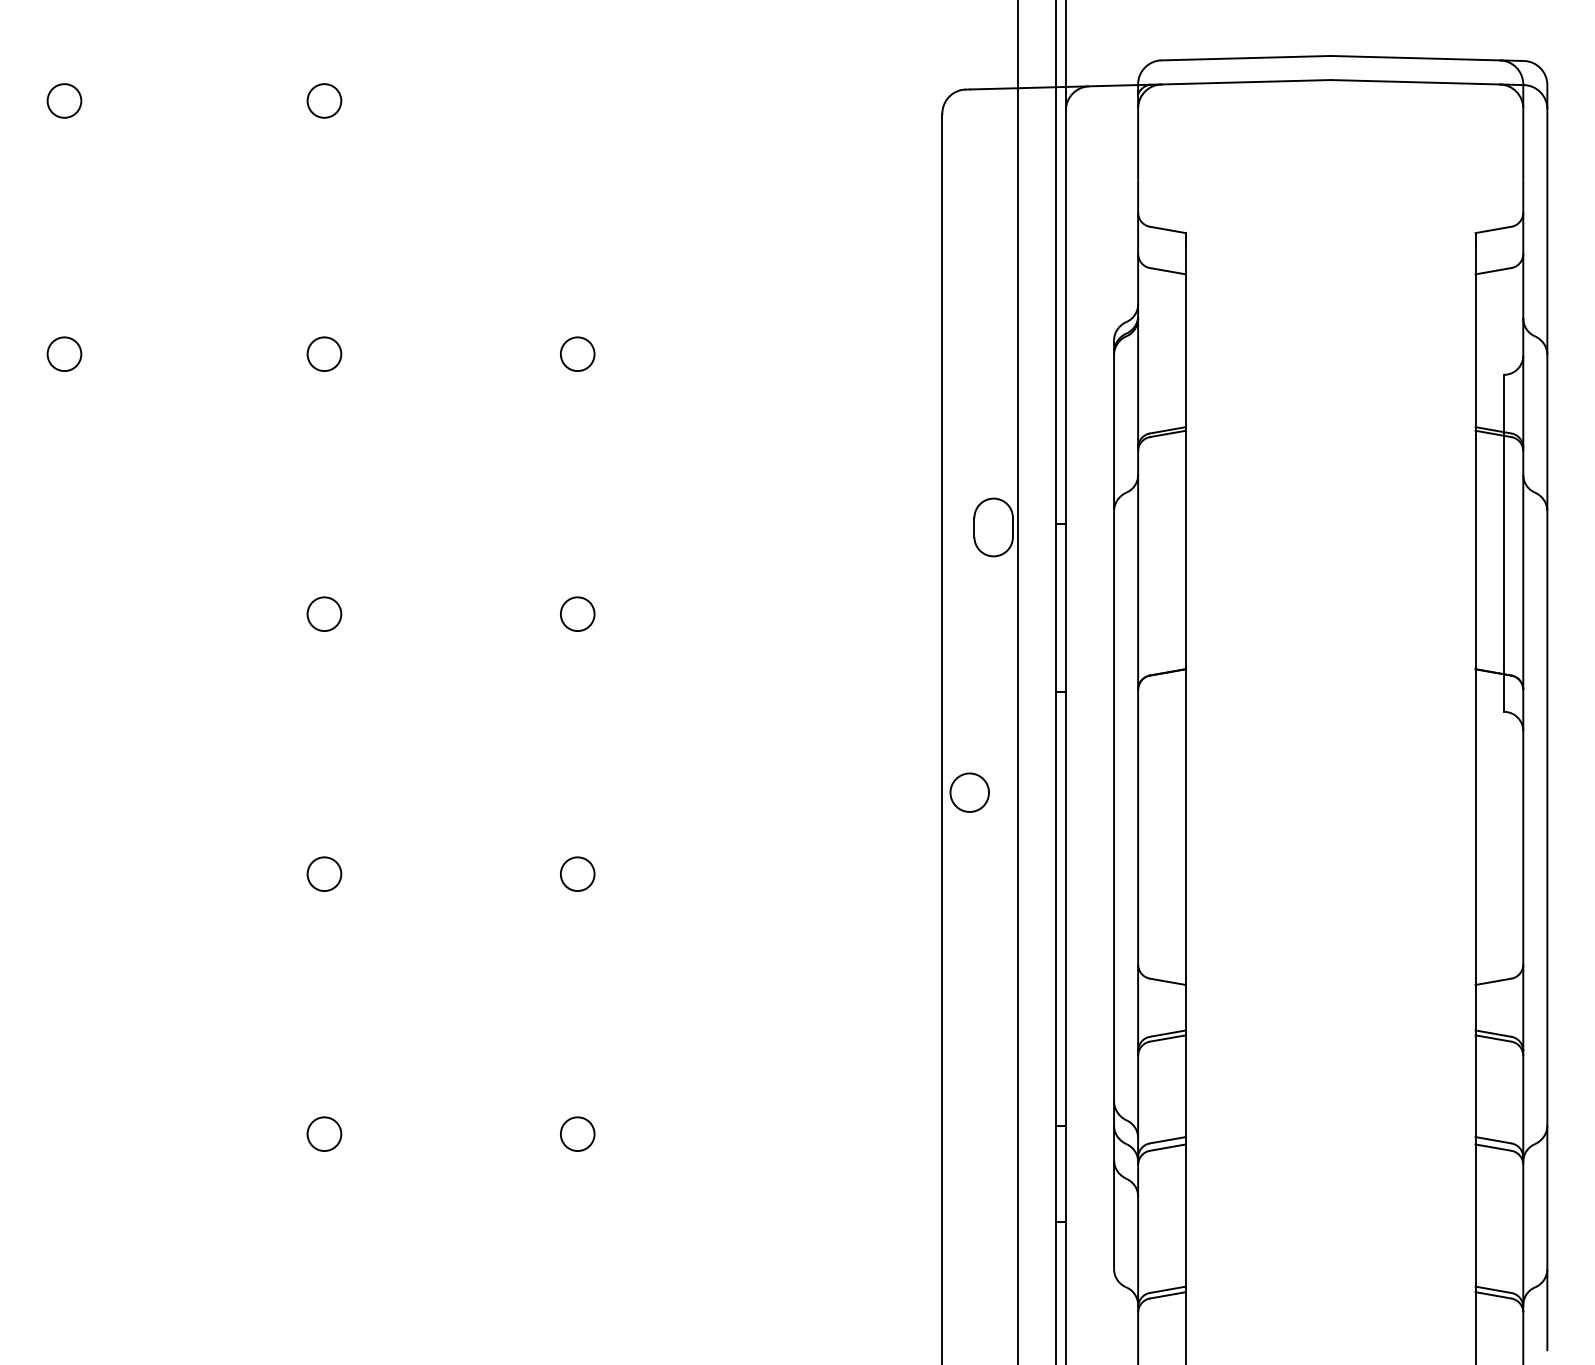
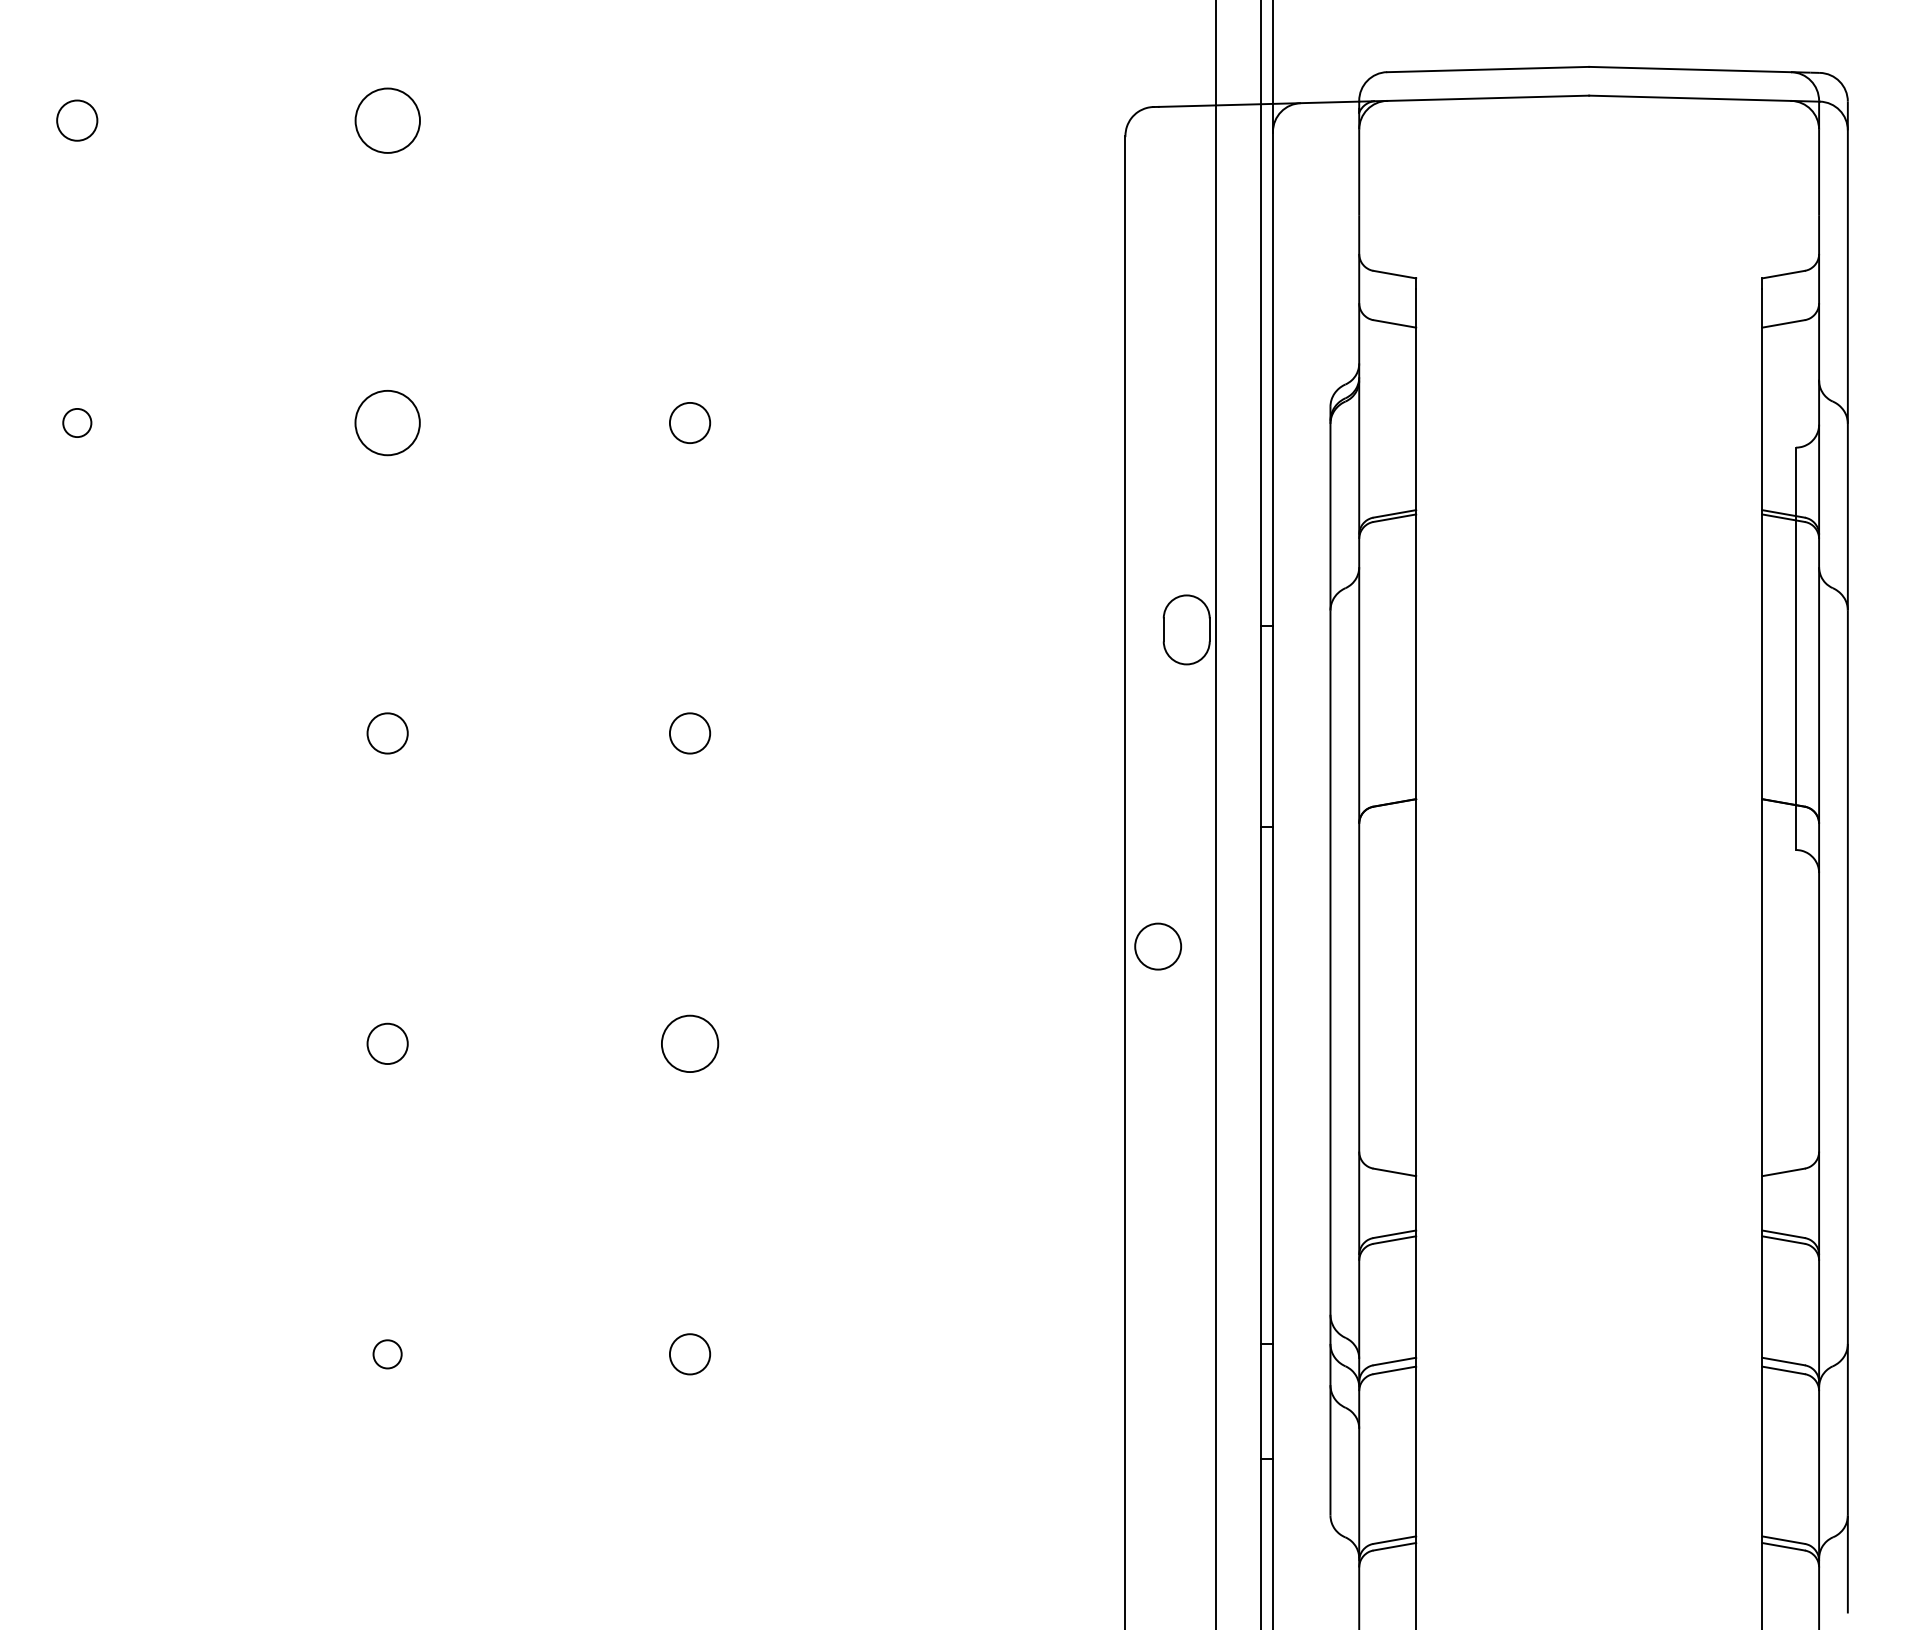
circle: (324, 100) -> (387, 120), size x1.6
circle: (64, 353) -> (77, 422), size x0.7
circle: (324, 353) -> (387, 422), size x1.6
circle: (577, 873) -> (689, 1043), size x1.4
circle: (324, 1134) -> (387, 1354), size x0.7

